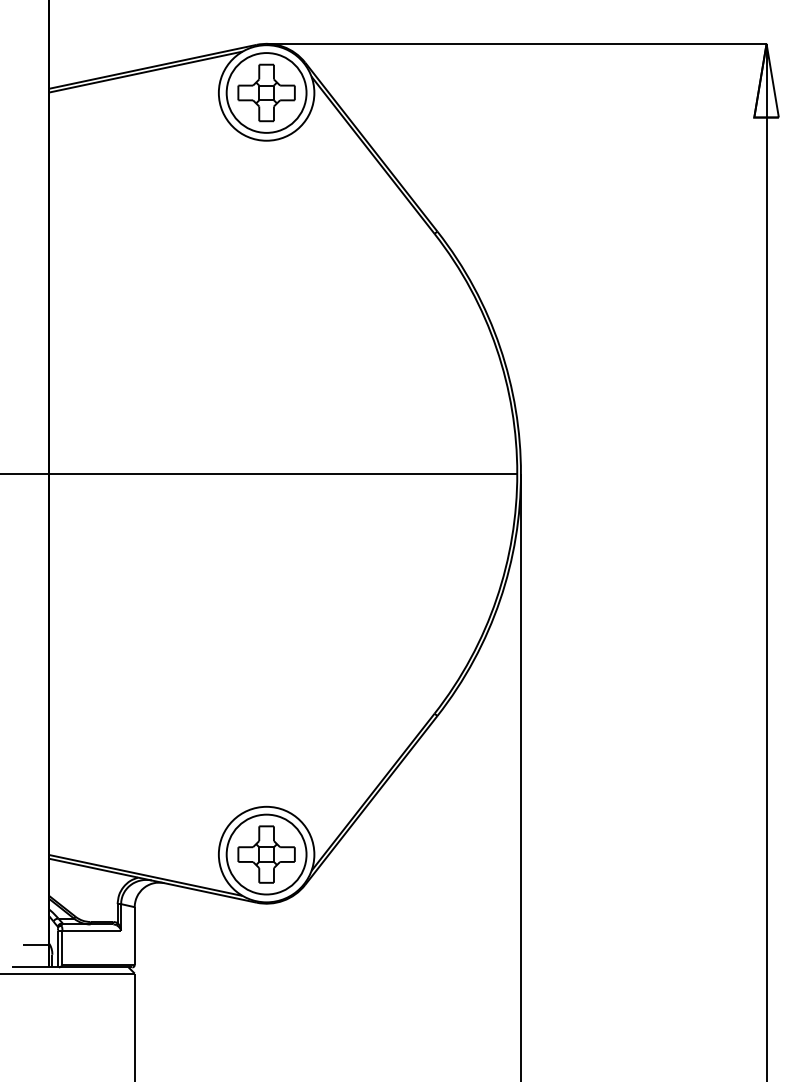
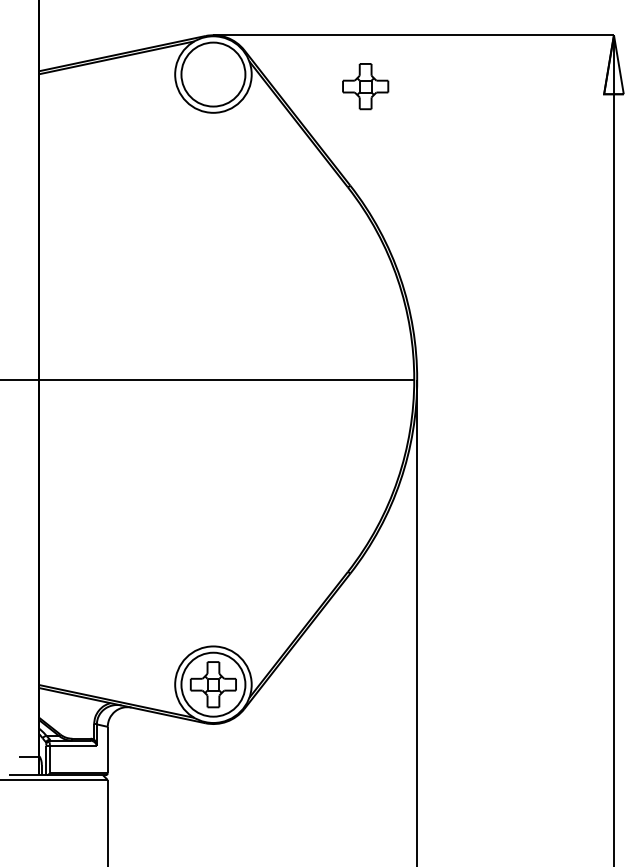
part: (266, 92) -> (365, 86), moved

